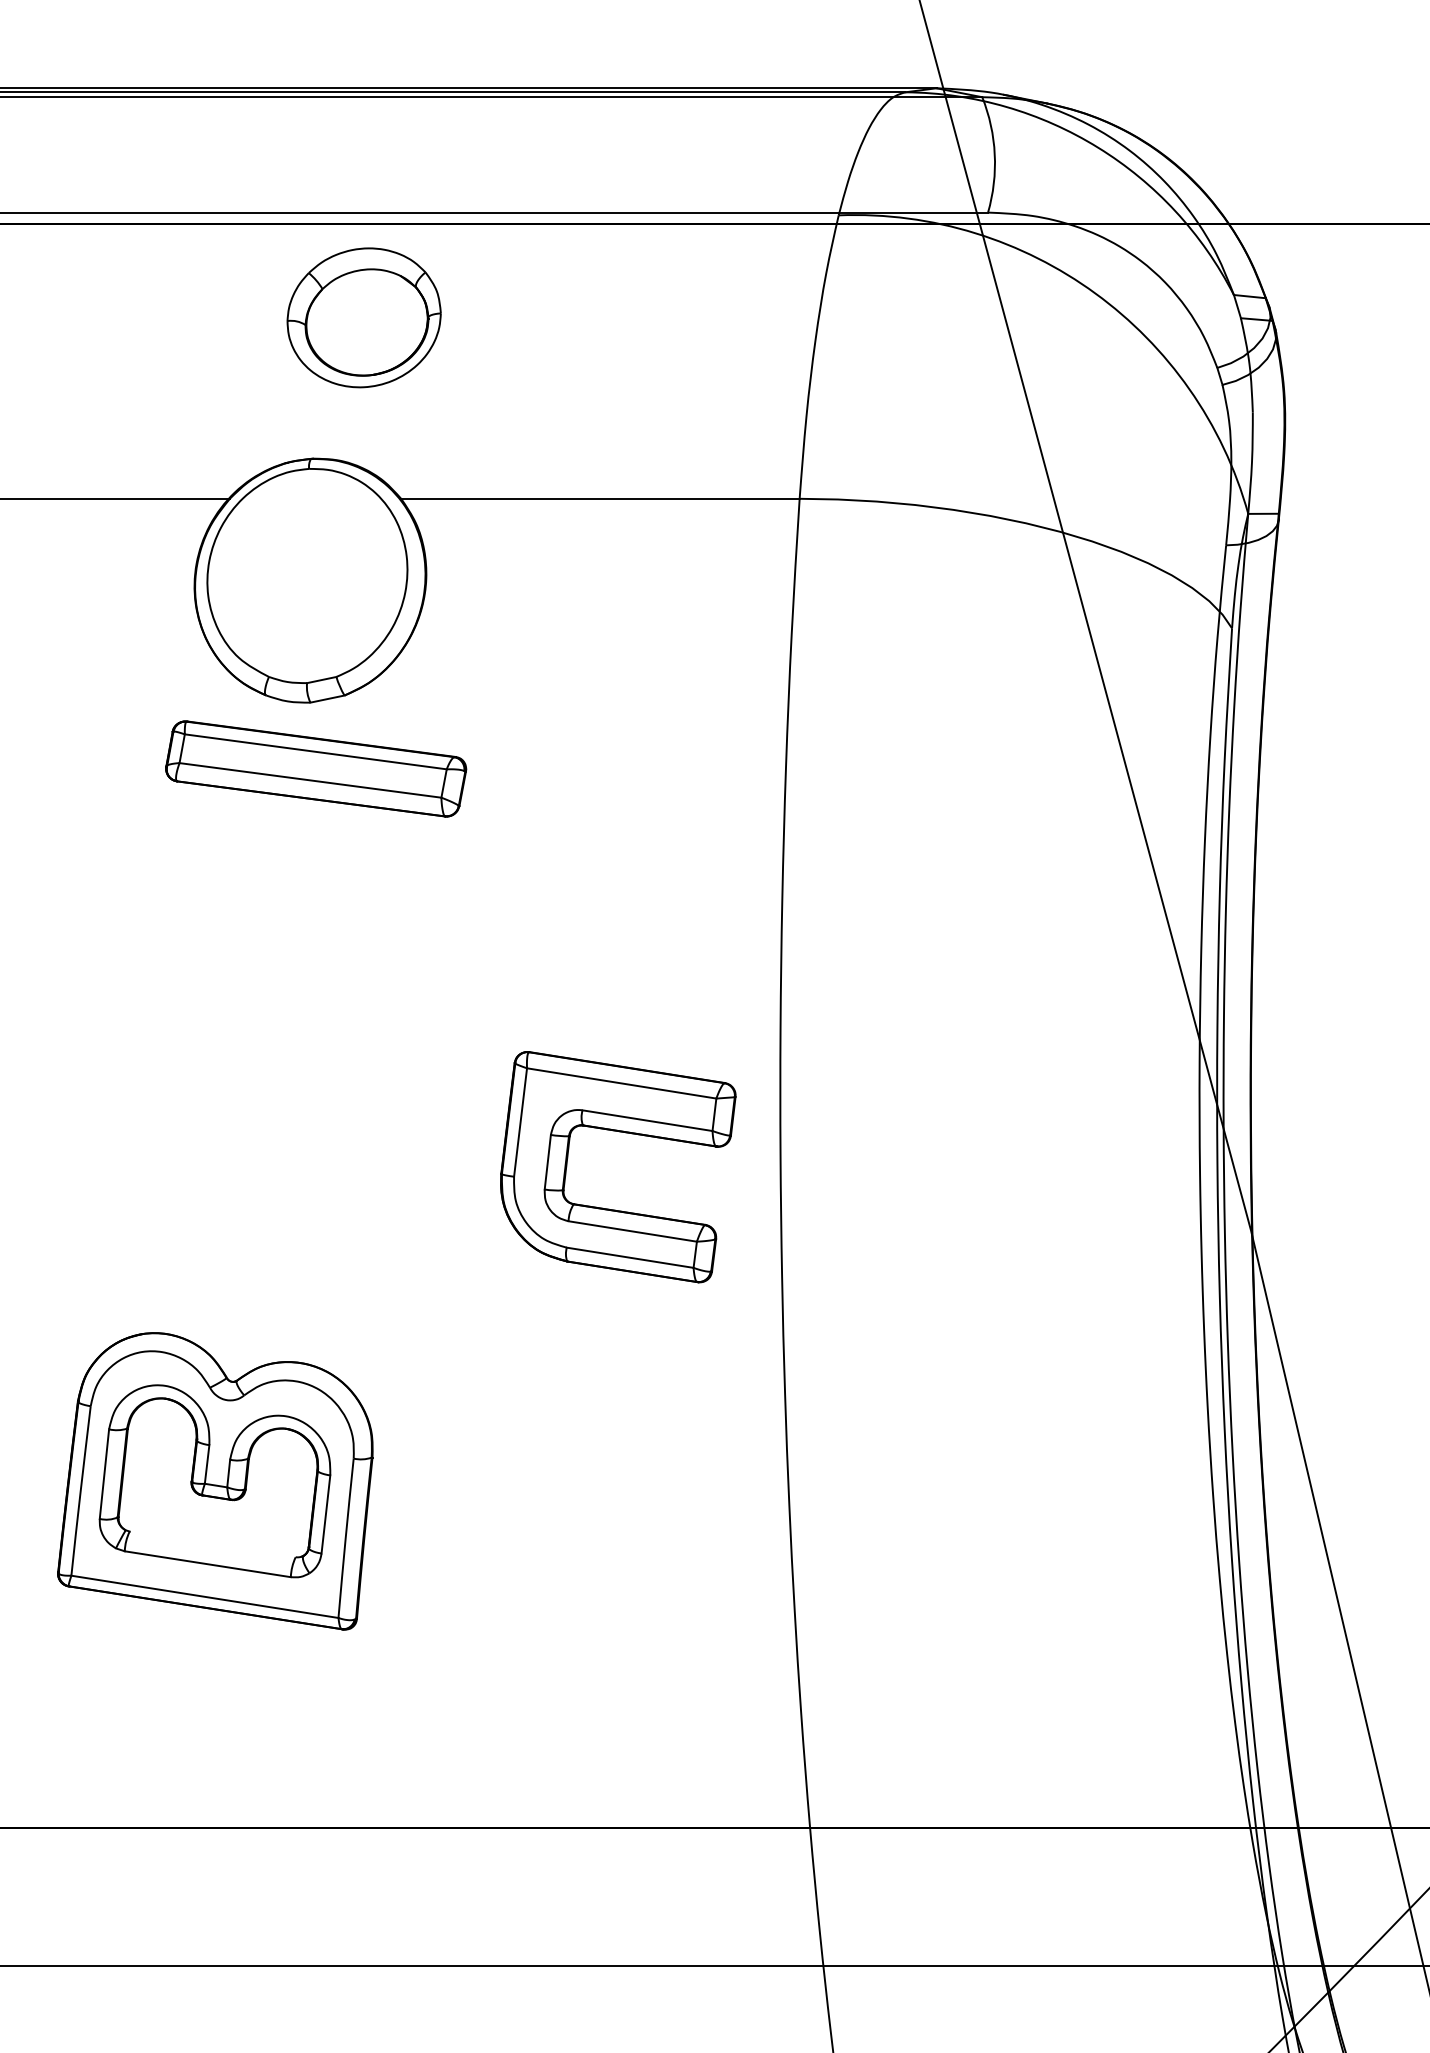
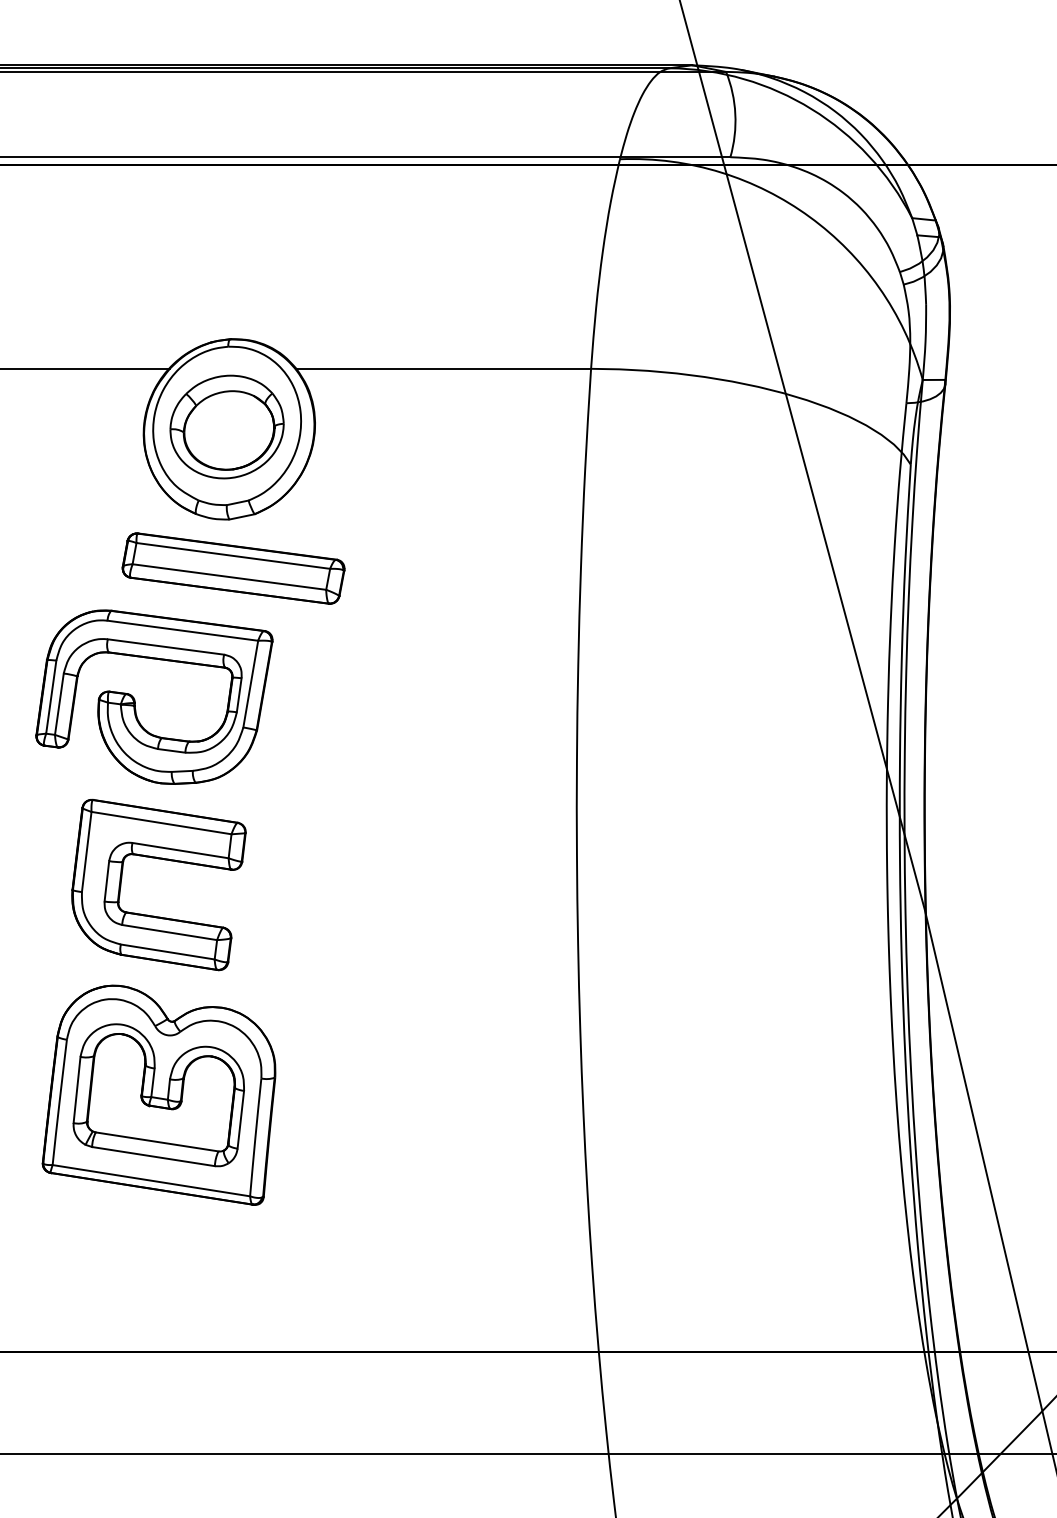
part: (363, 317) -> (226, 426), moved
part: (183, 946) -> (135, 699), added
part: (625, 1134) -> (164, 860), moved
line: (211, 1543) -> (156, 1141), added

